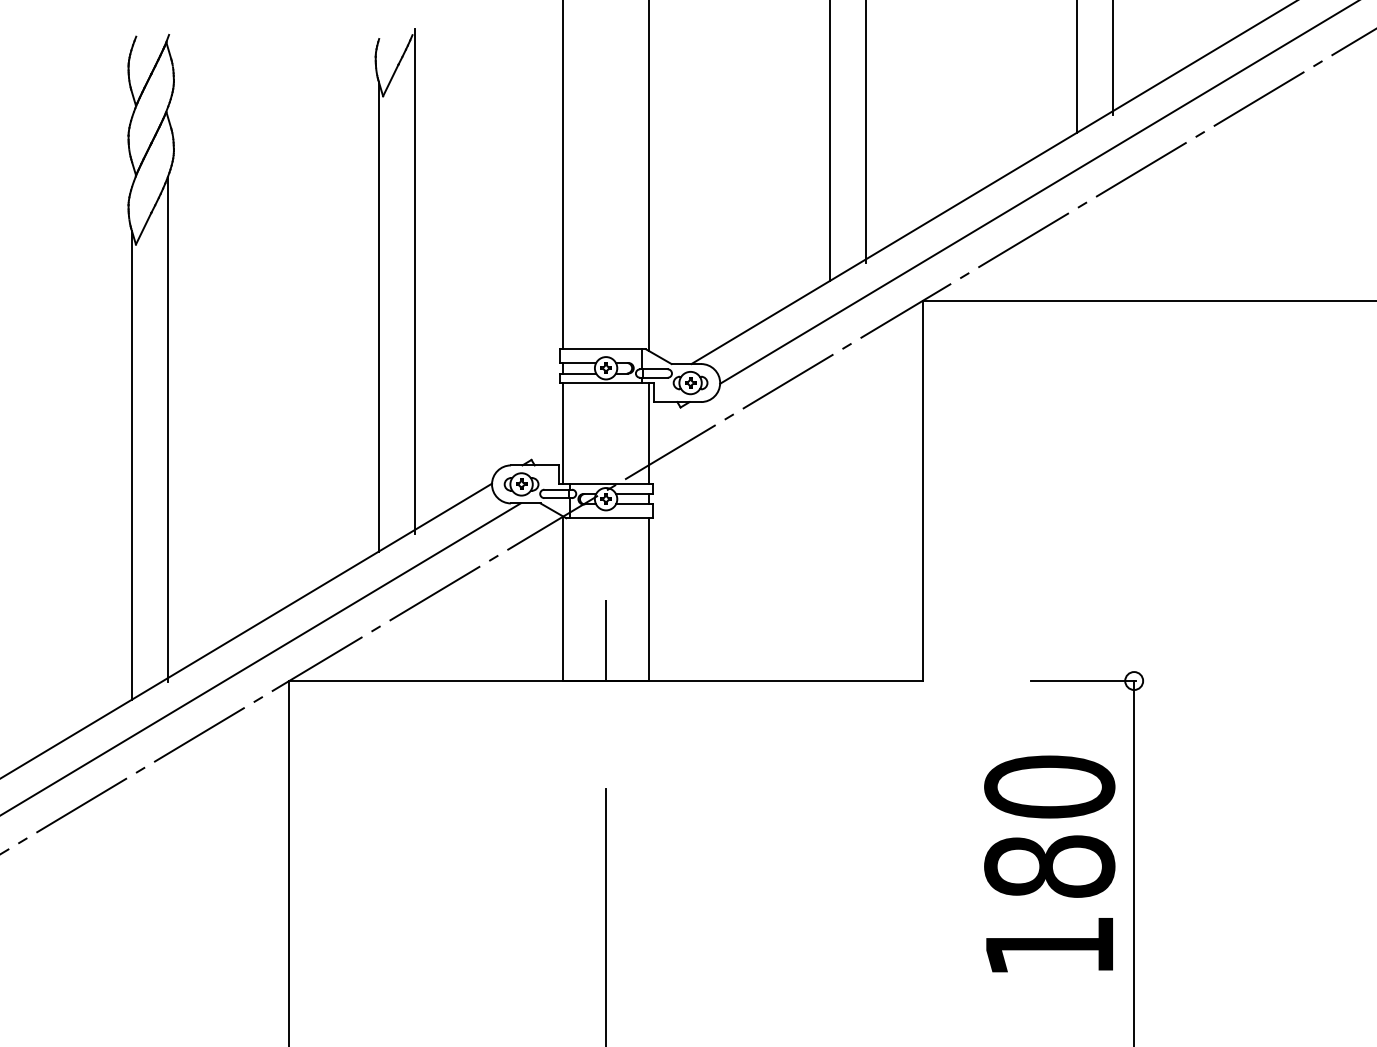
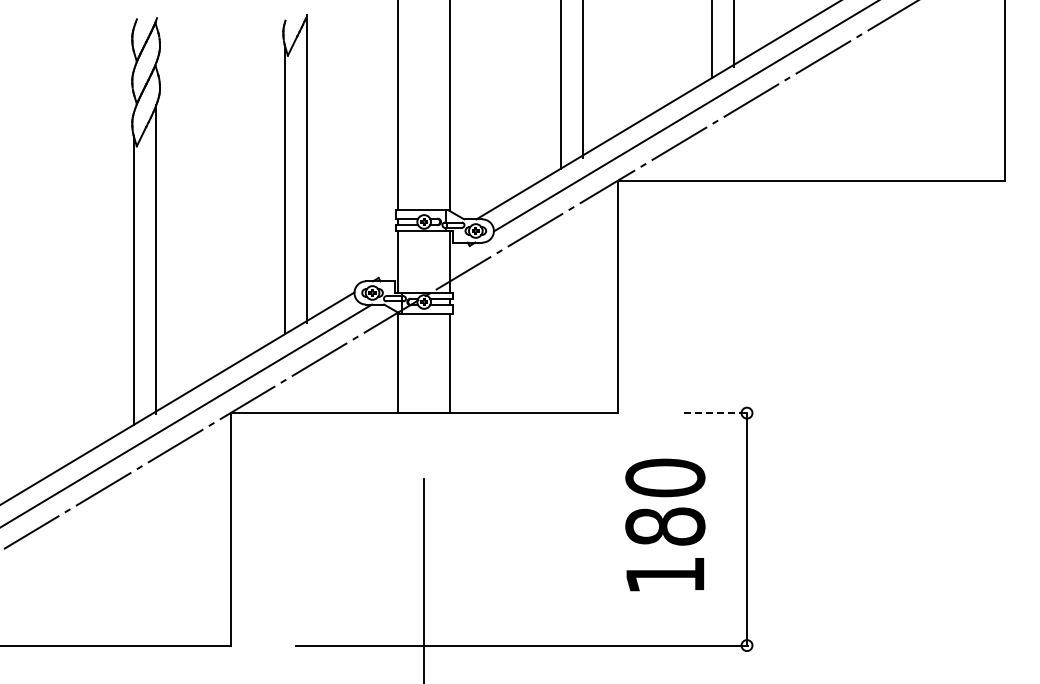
line: (606, 640) -> (424, 388), removed
line: (1084, 681) -> (716, 413), solid -> dashed
text: (1049, 863) -> (665, 524), moved

